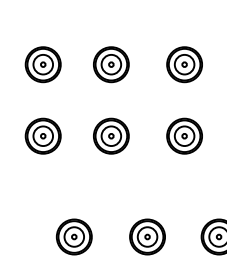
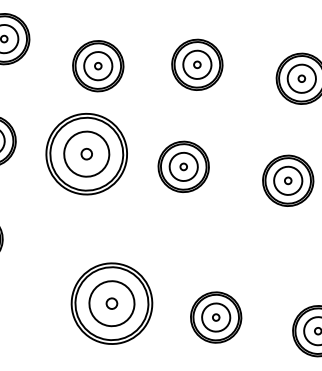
part: (42, 64) -> (97, 65), moved
part: (42, 135) -> (85, 152), size x1.6
part: (73, 236) -> (110, 302), size x1.6

